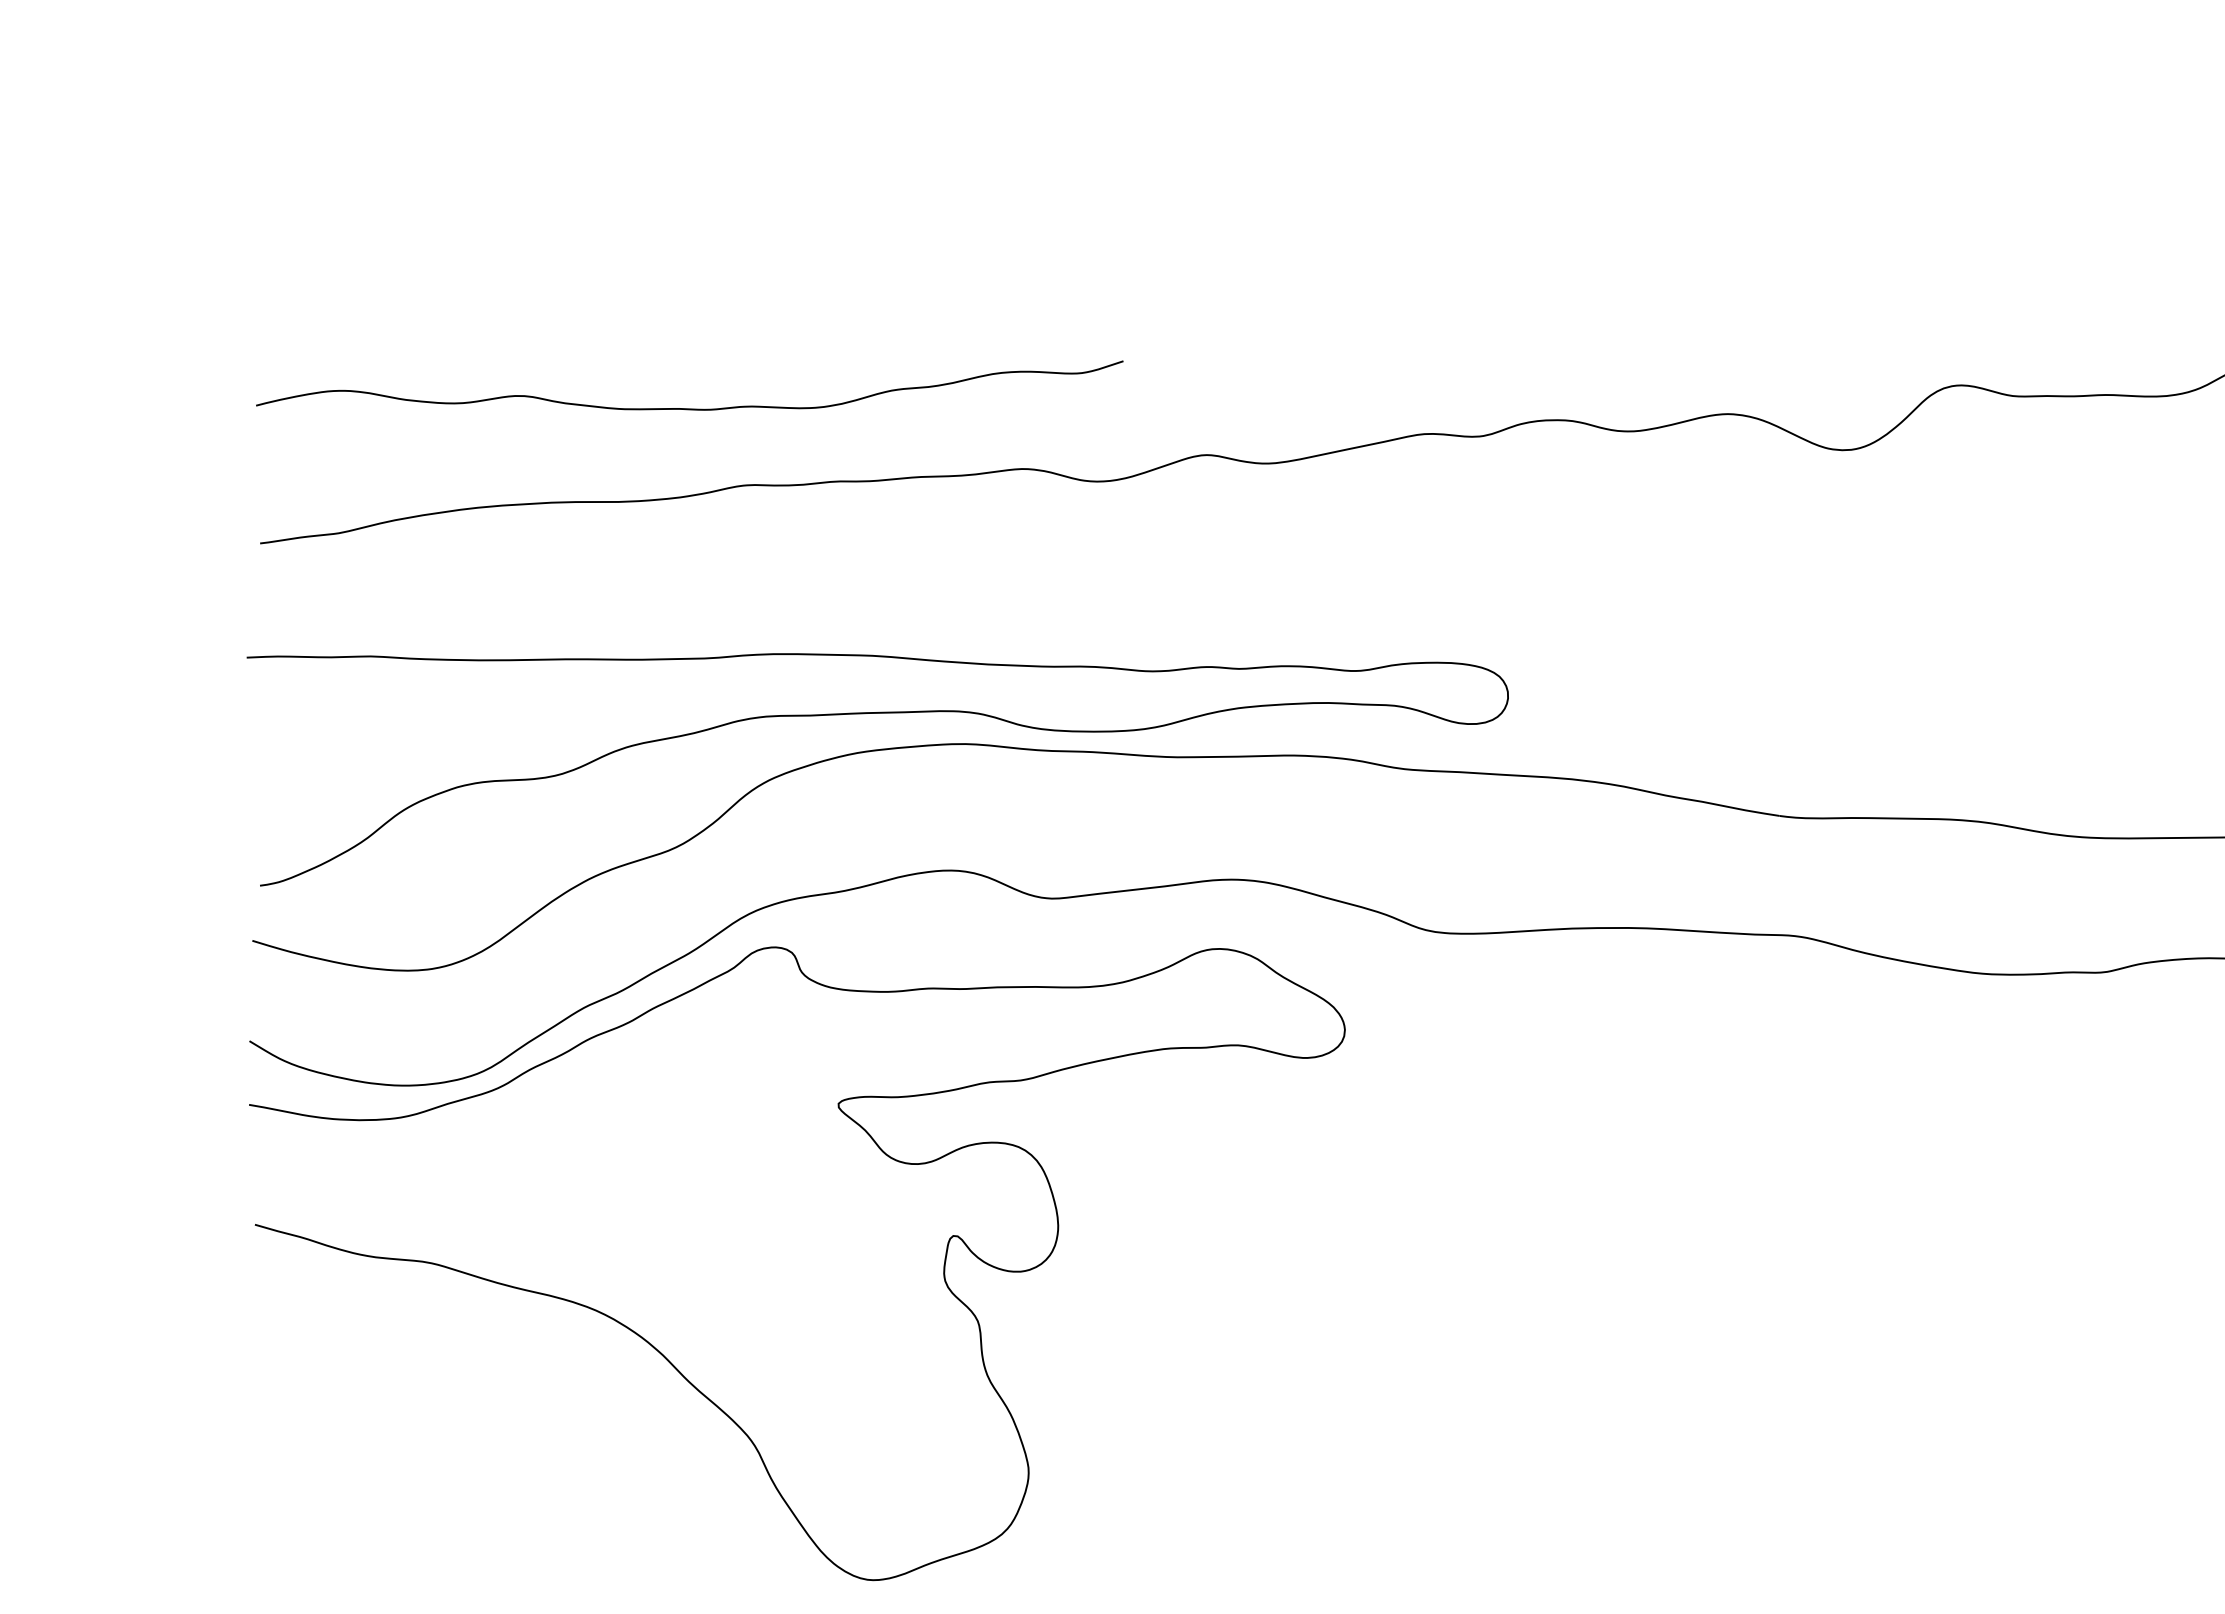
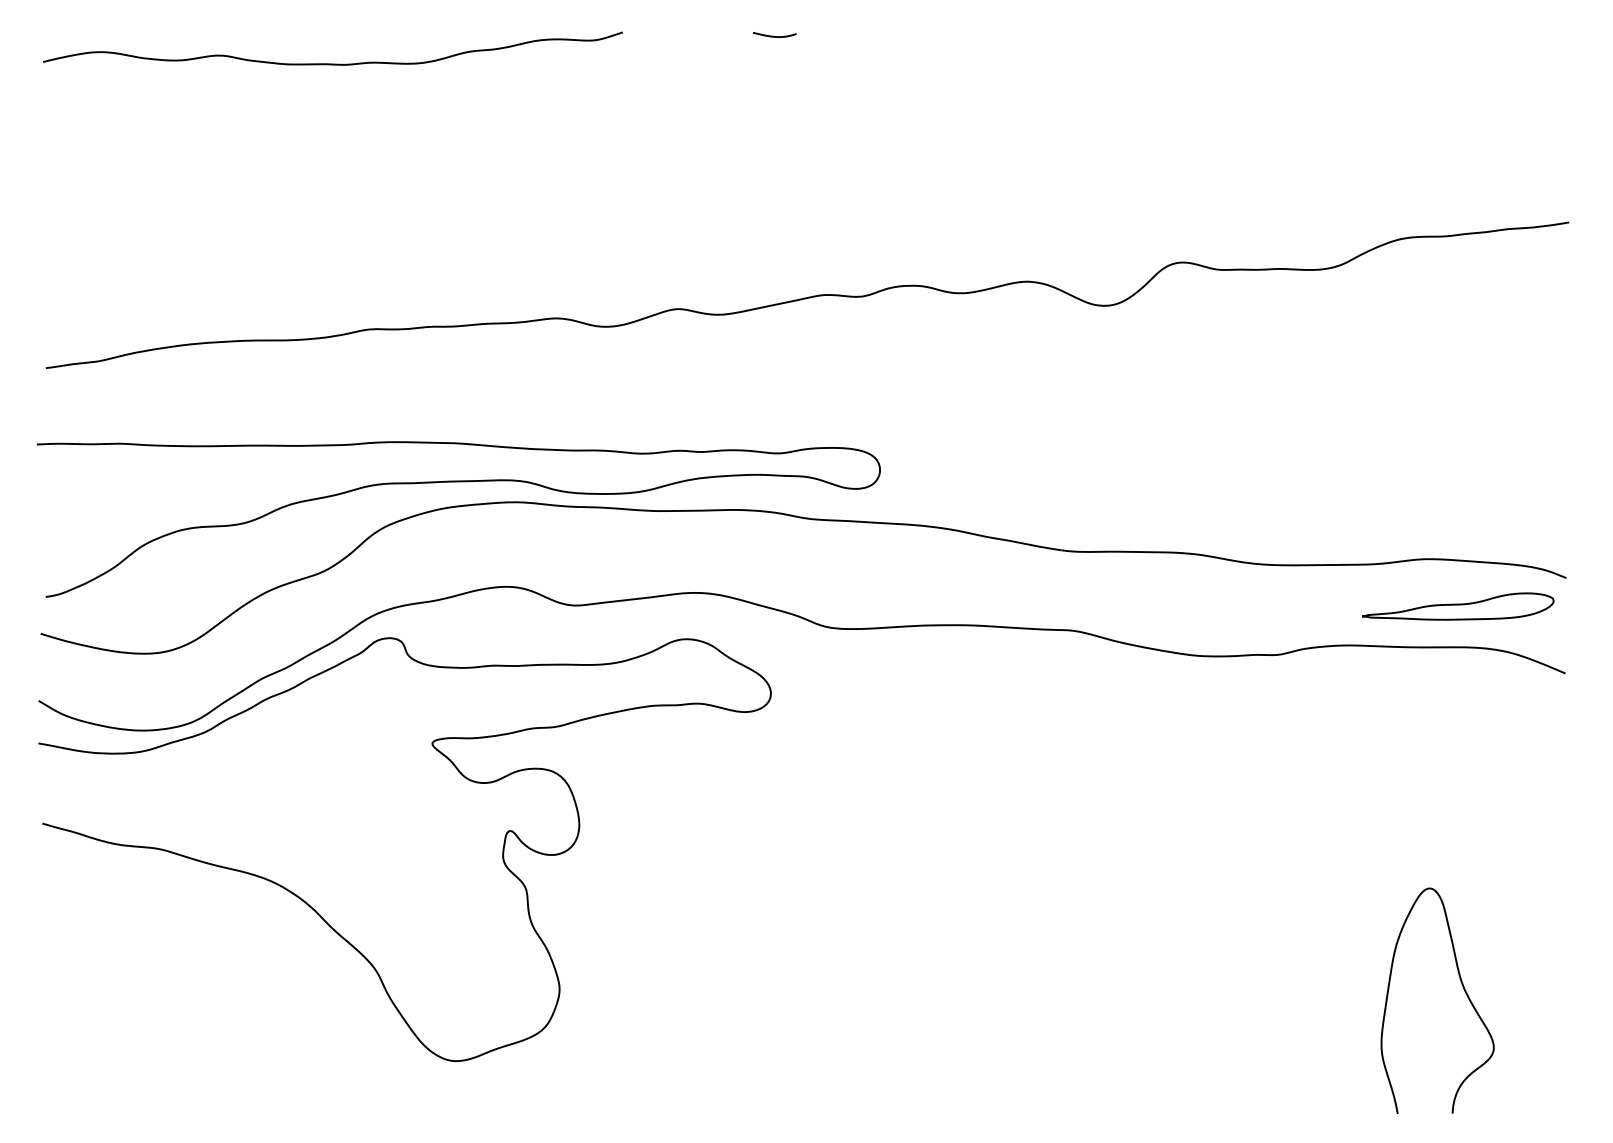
curve: (1348, 45) -> (773, 35), added
curve: (688, 407) -> (332, 63), moved

